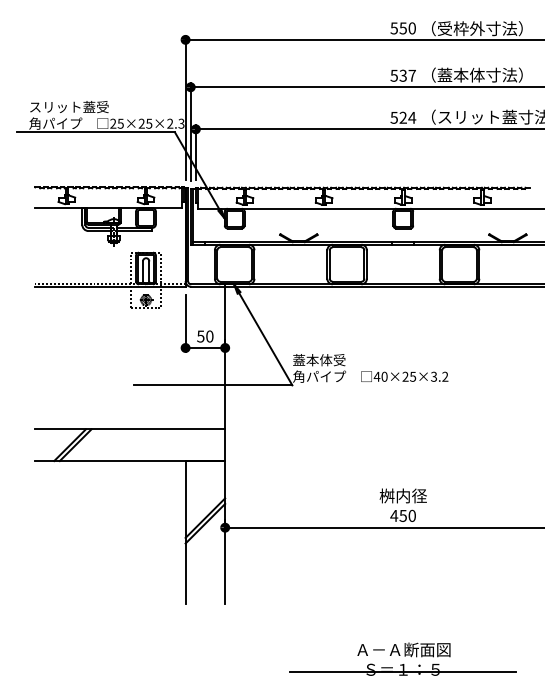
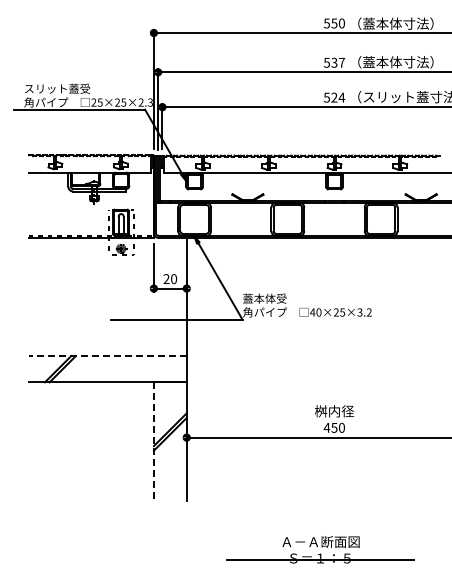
text: (461, 28) -> (382, 23), （受枠外寸法） -> （蓋本体寸法）
text: (200, 337) -> (166, 279), 50 -> 20
line: (129, 429) -> (107, 356), solid -> dashed
line: (185, 533) -> (153, 442), solid -> dashed
part: (403, 658) -> (320, 549), moved

